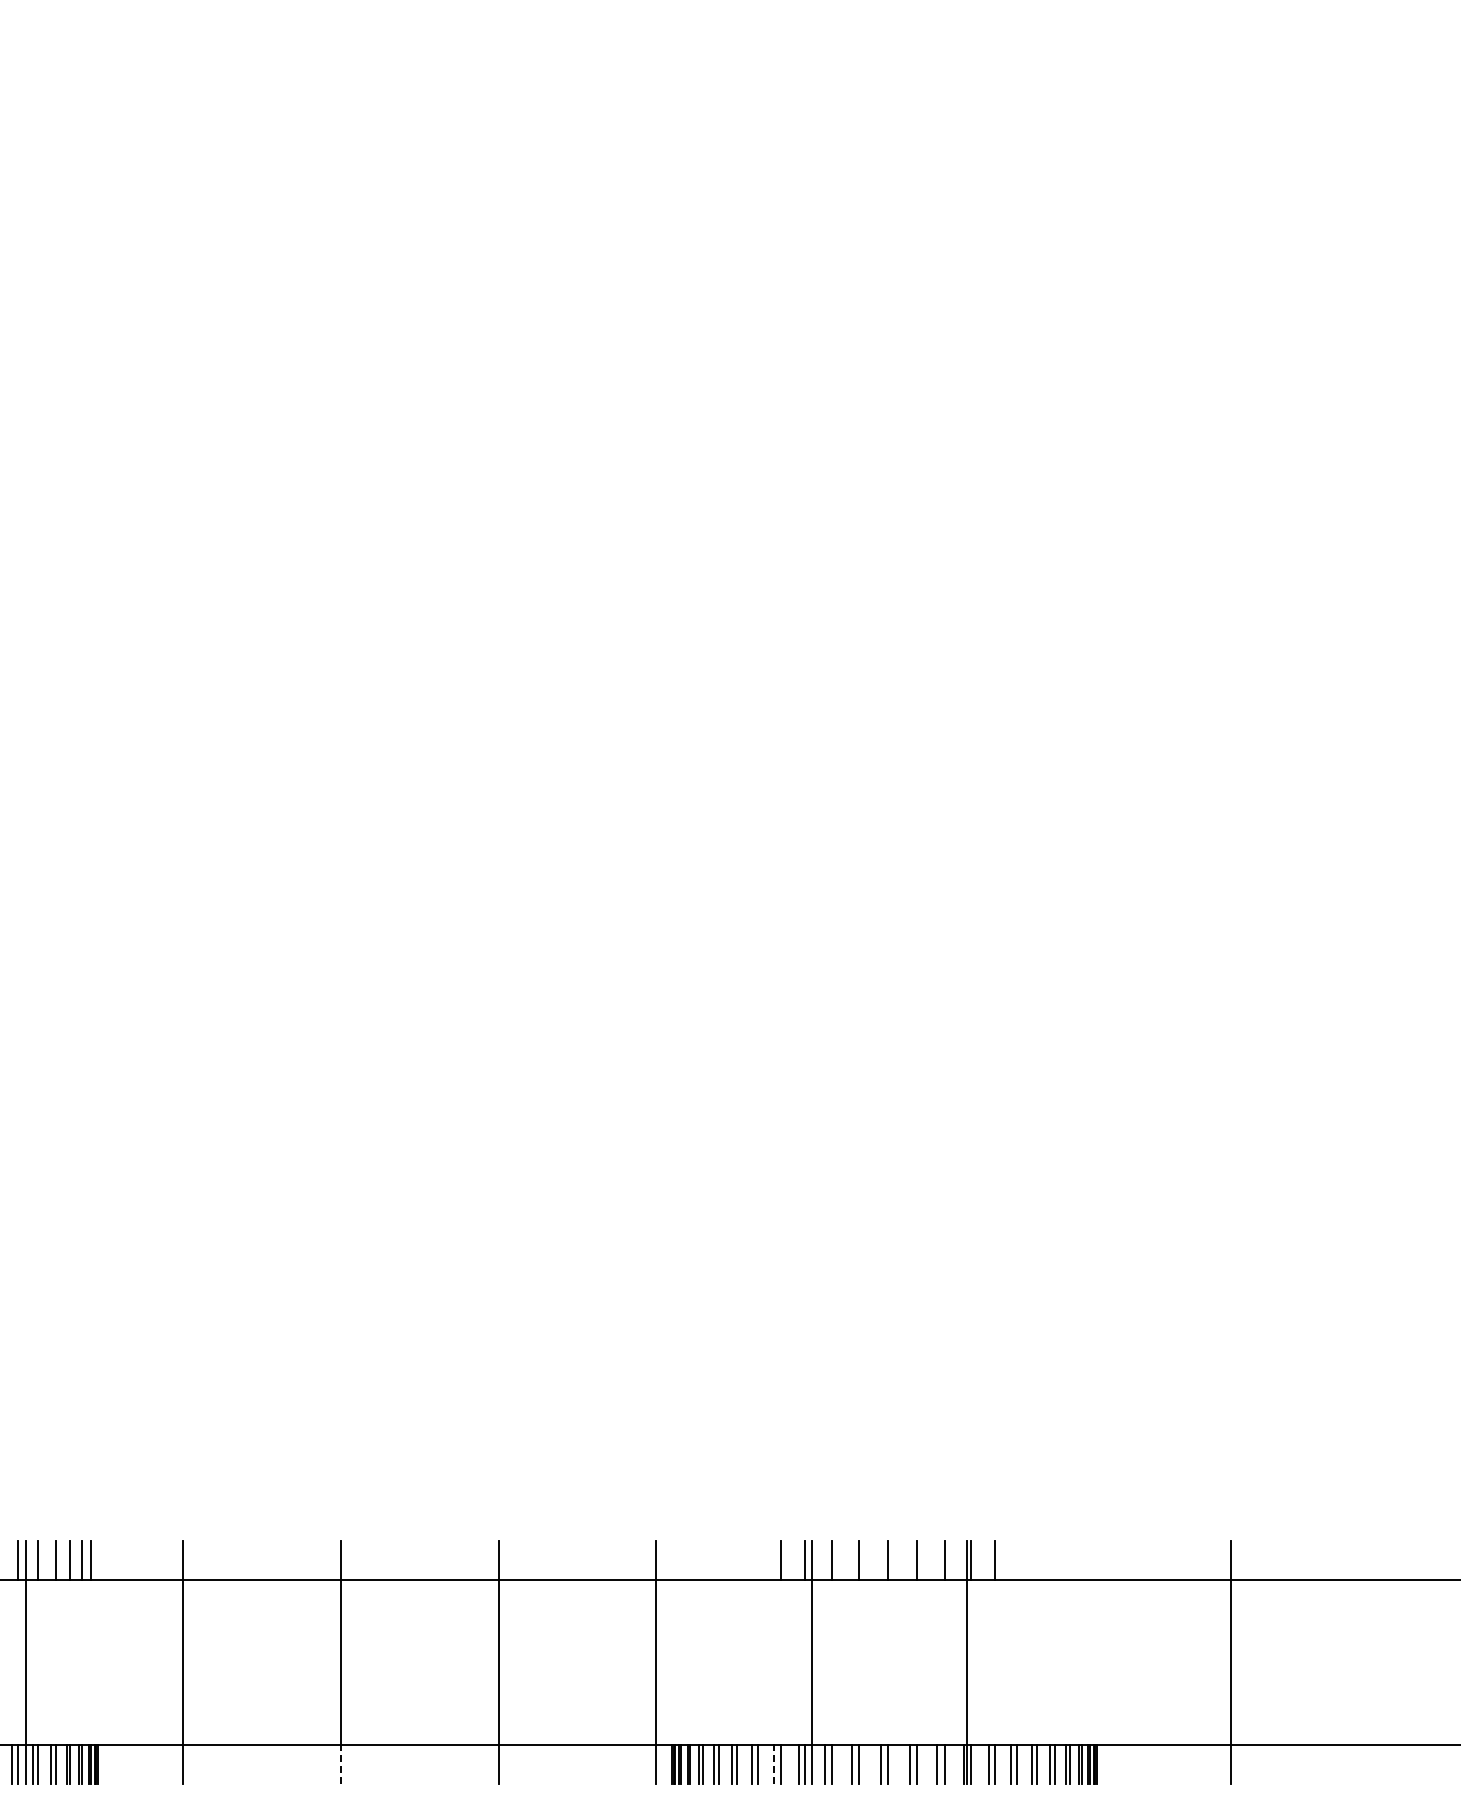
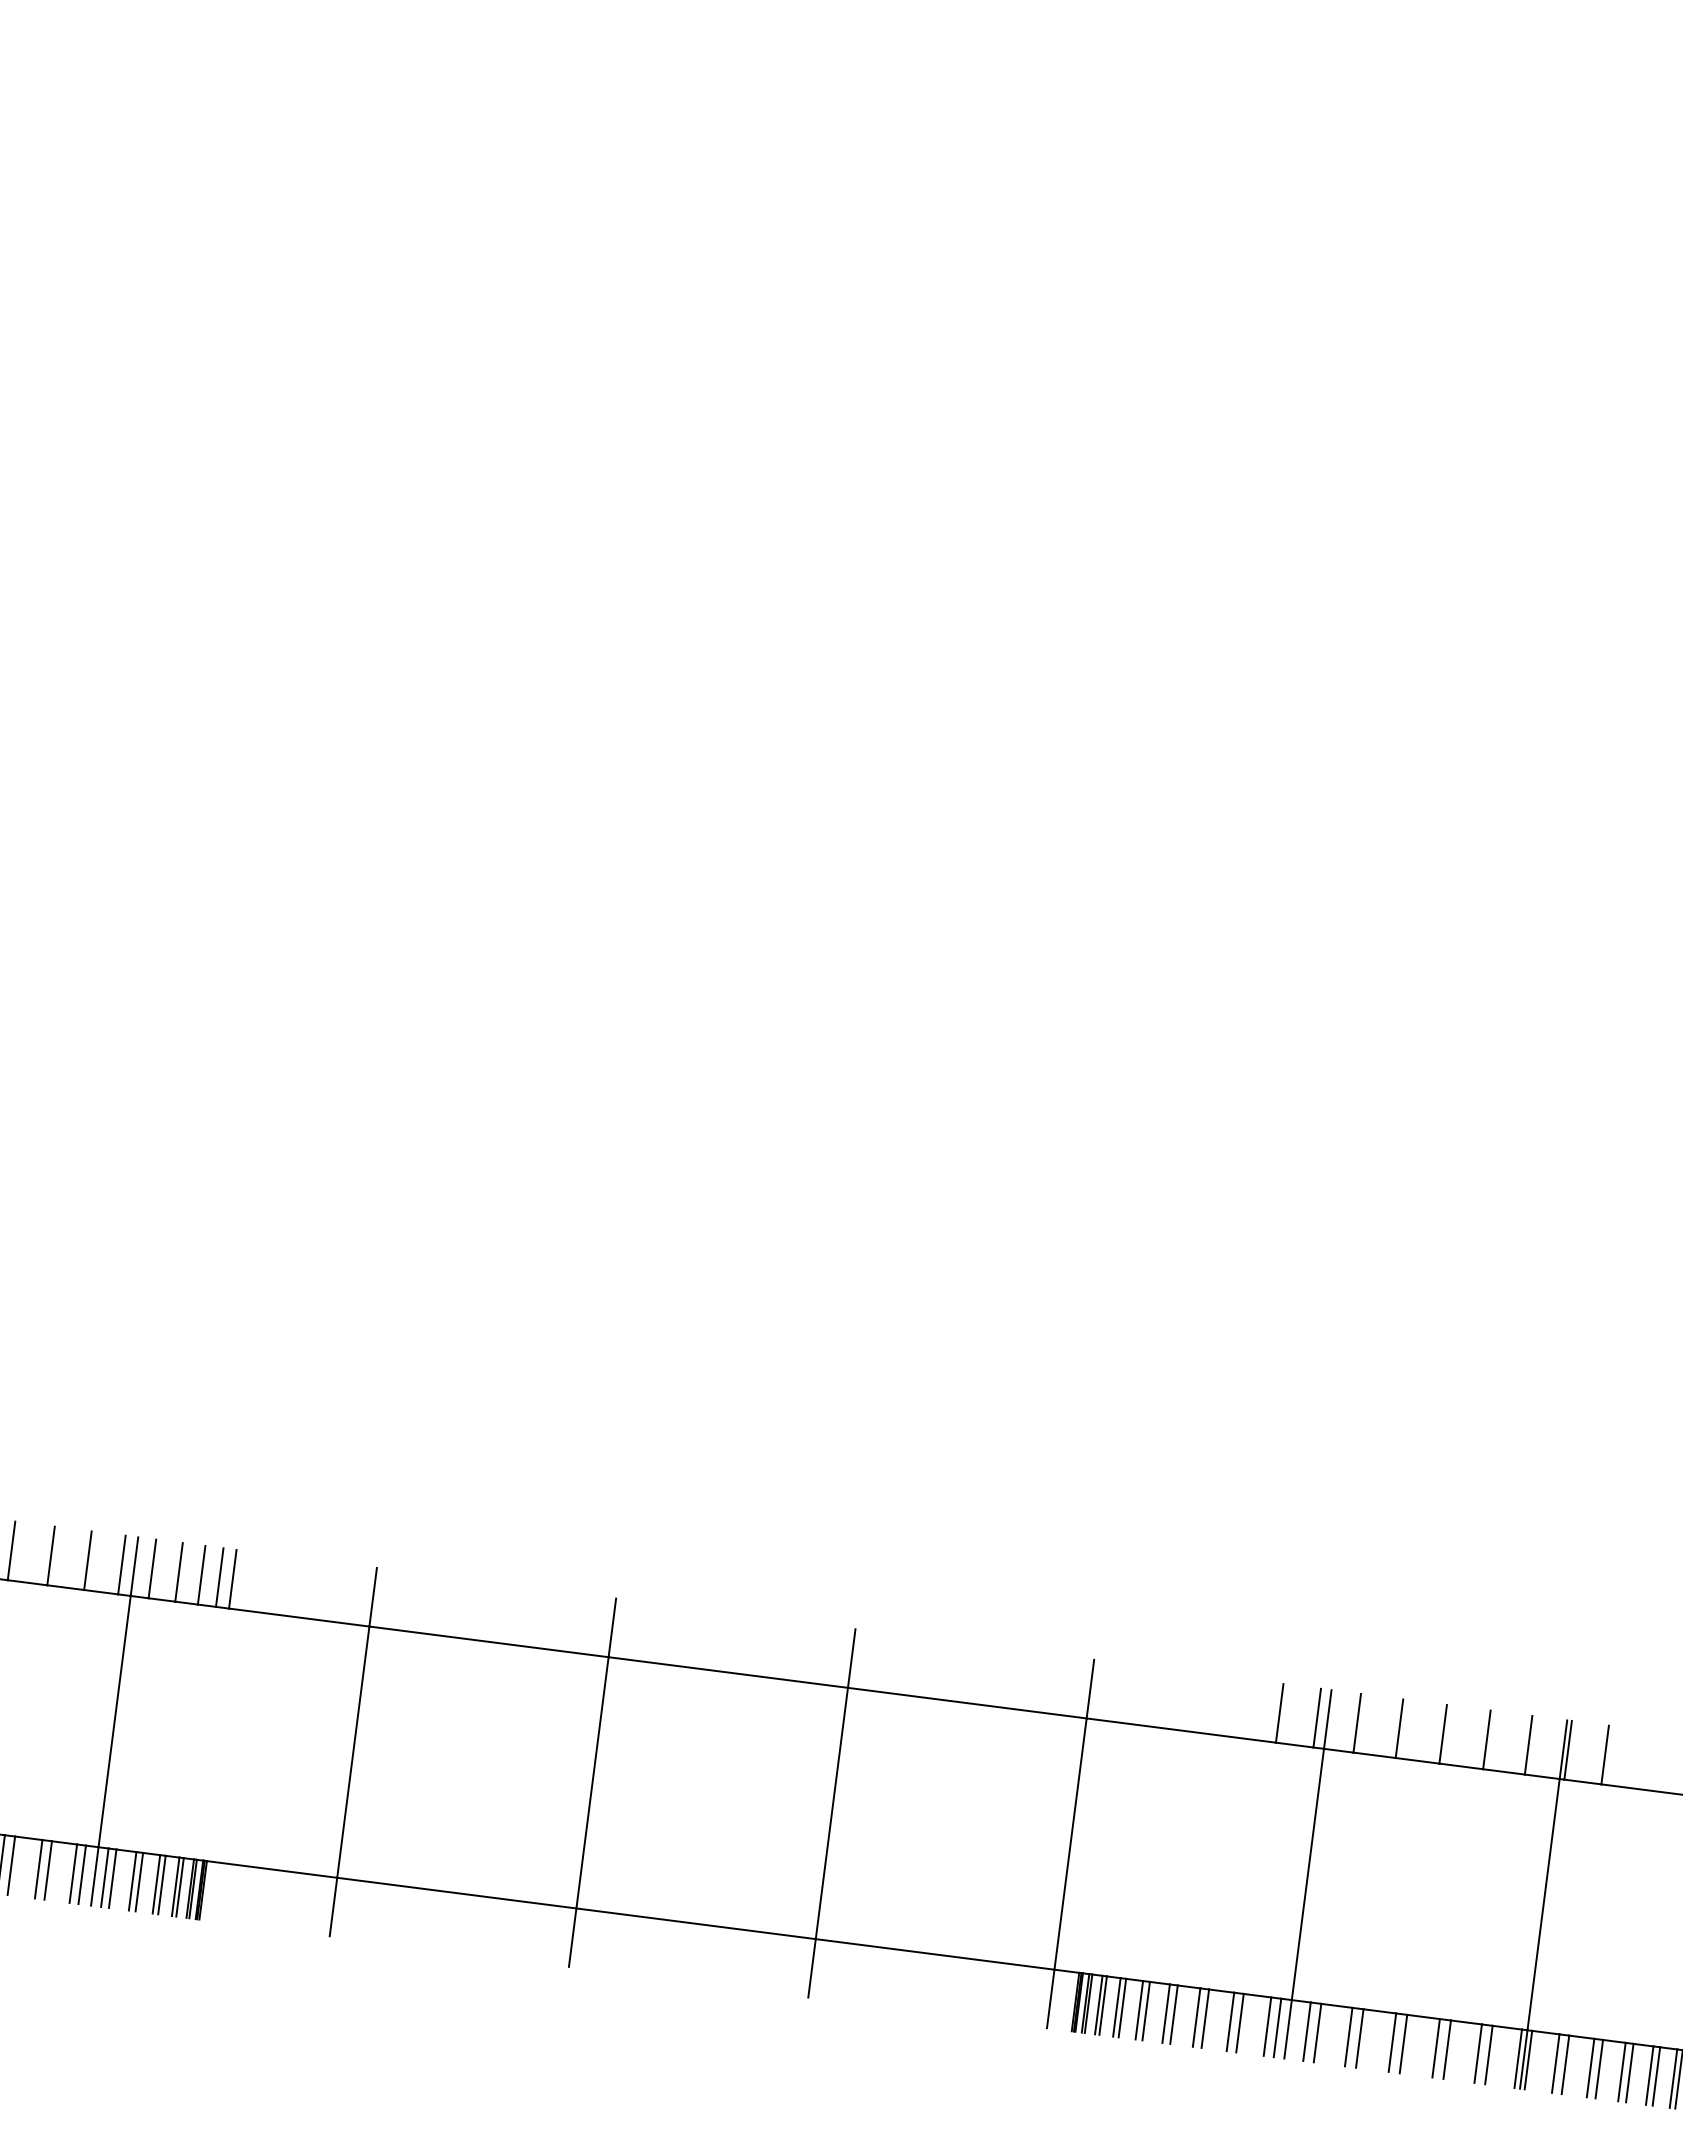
line: (340, 1764) -> (572, 1937), dashed -> solid
line: (774, 1764) -> (1230, 2021), dashed -> solid

